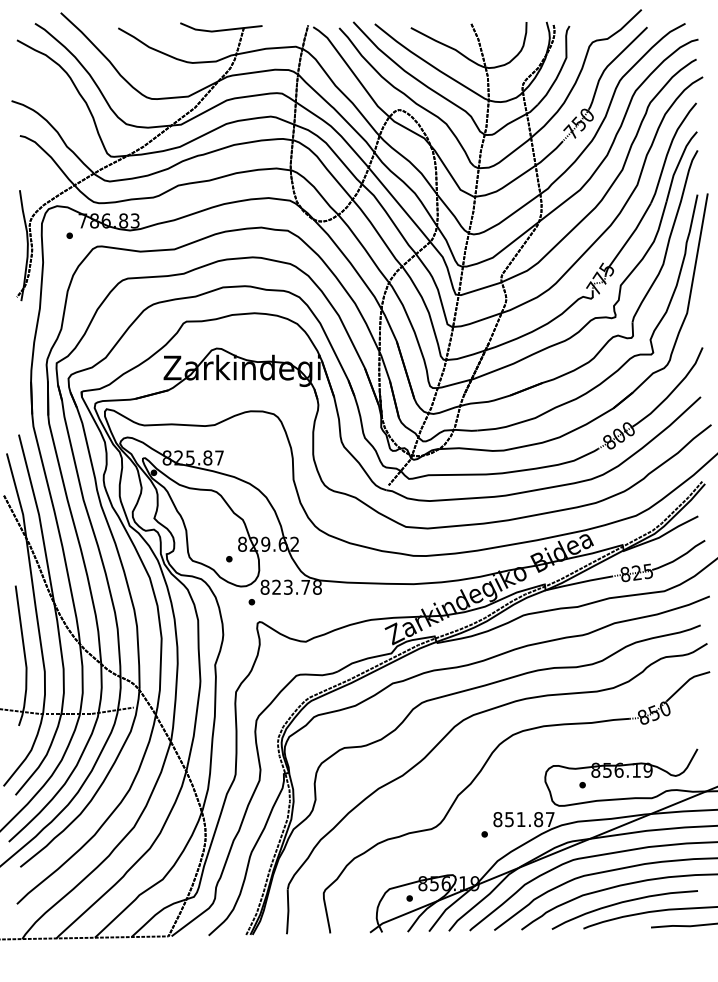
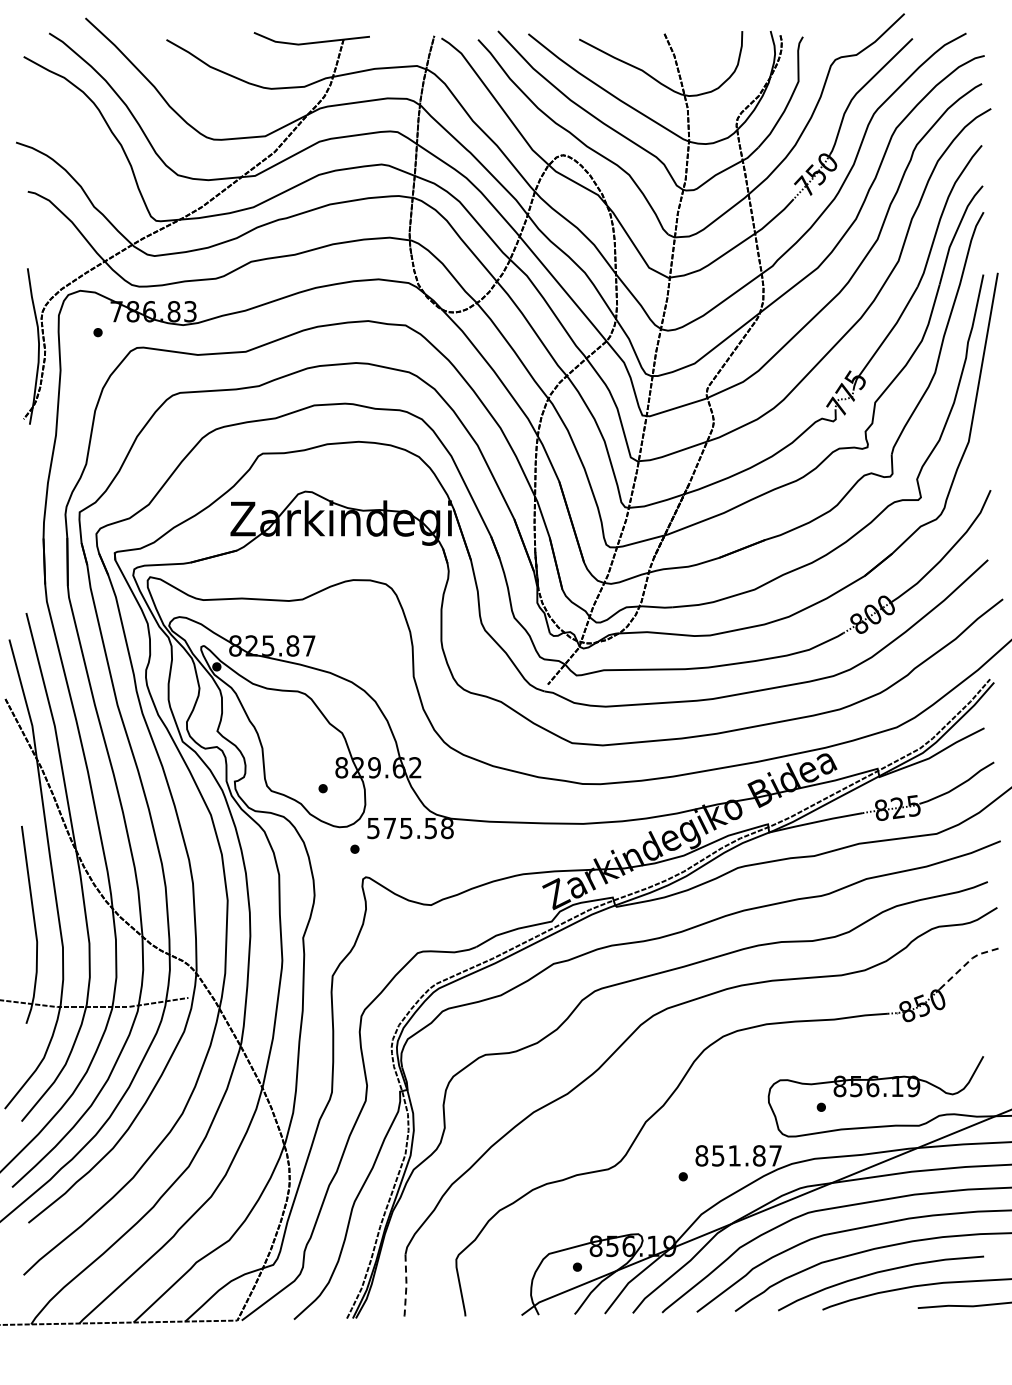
text: (284, 587) -> (401, 828), 823.78 -> 575.58
line: (686, 682) -> (968, 962), solid -> dashed
line: (288, 912) -> (406, 1286), solid -> dashed

